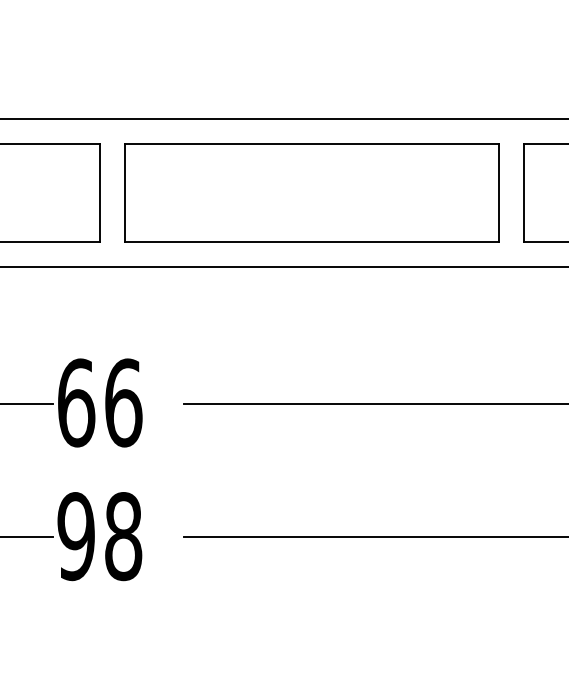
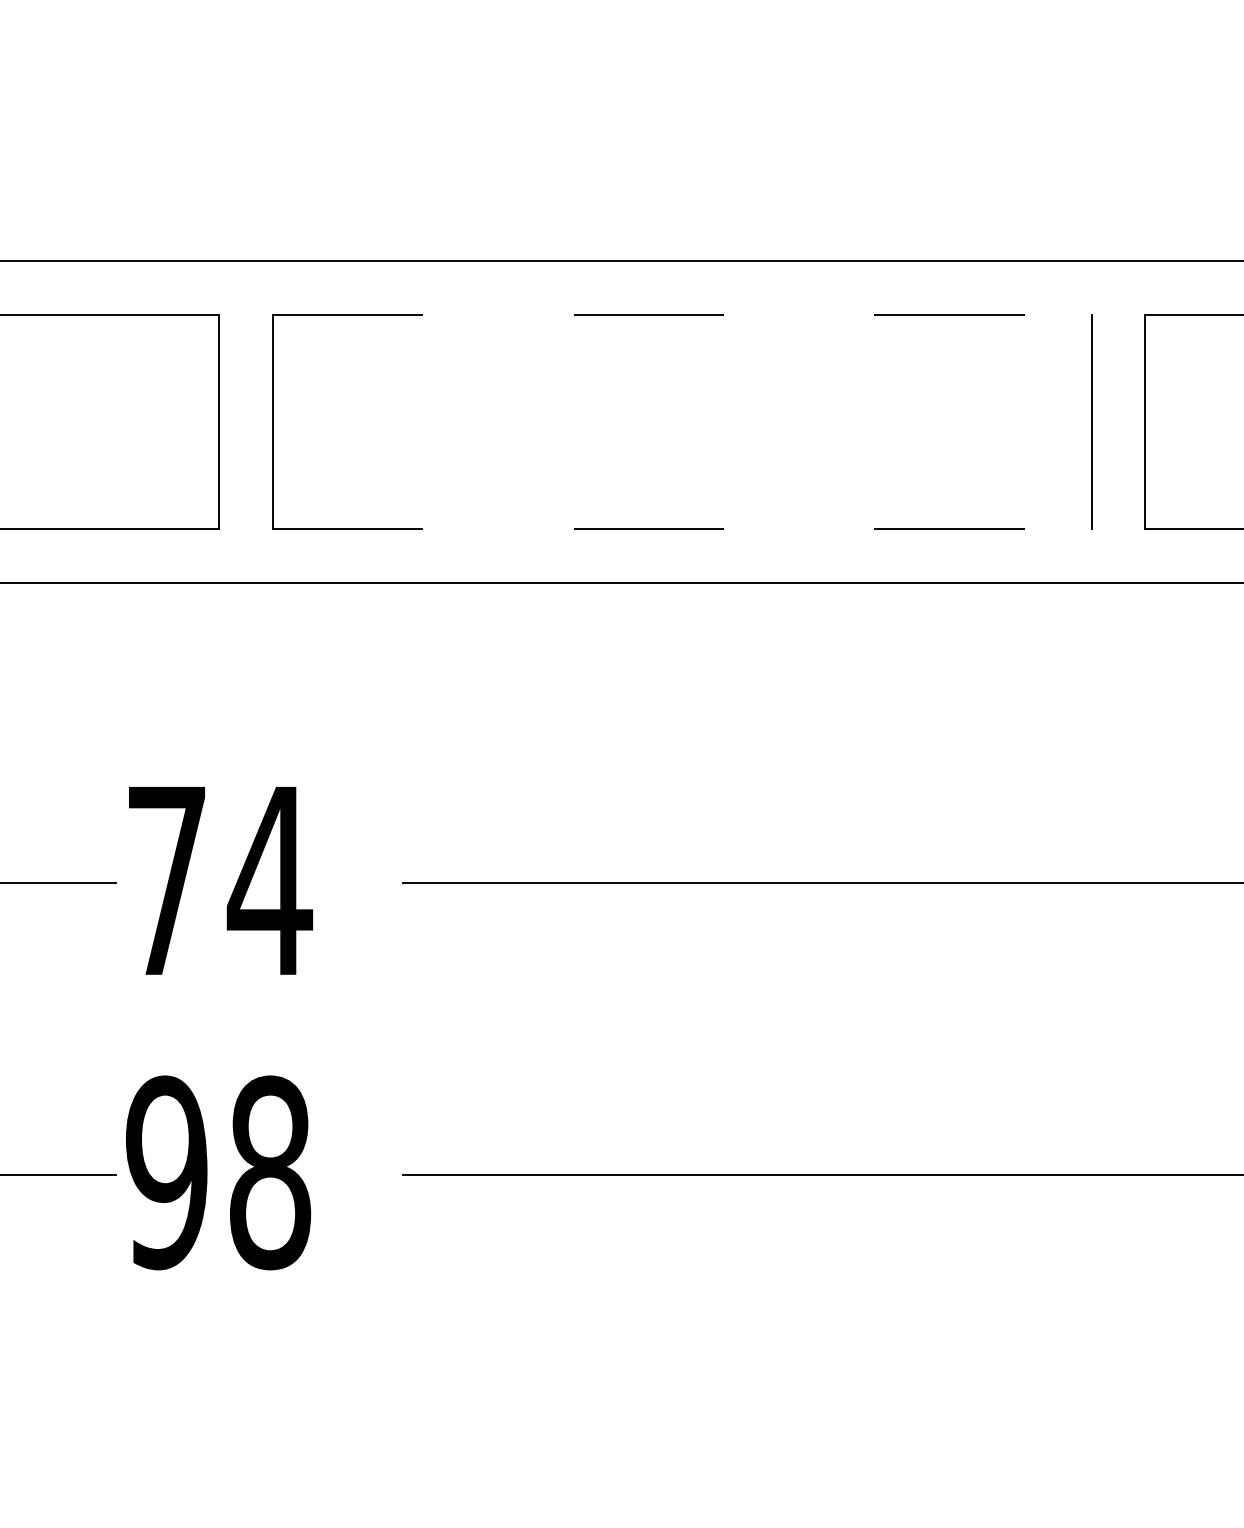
line: (312, 143) -> (683, 313), solid -> dashed
line: (312, 242) -> (683, 530), solid -> dashed
text: (100, 402) -> (219, 879), 66 -> 74

